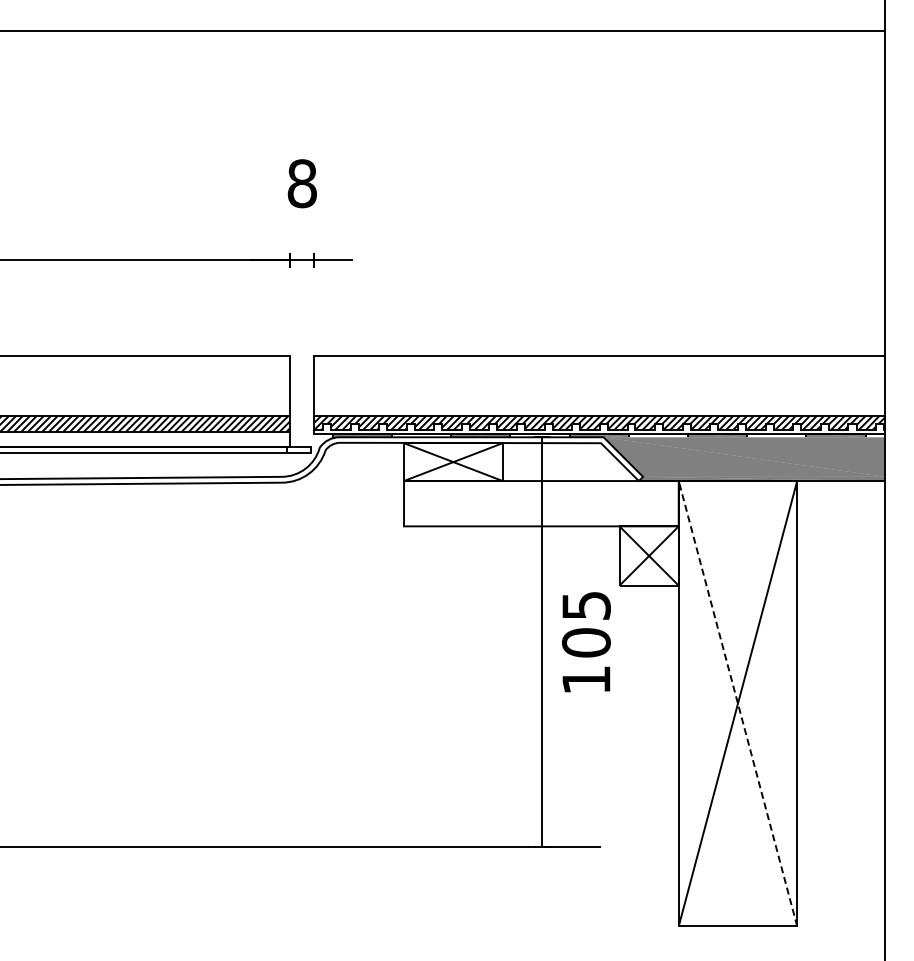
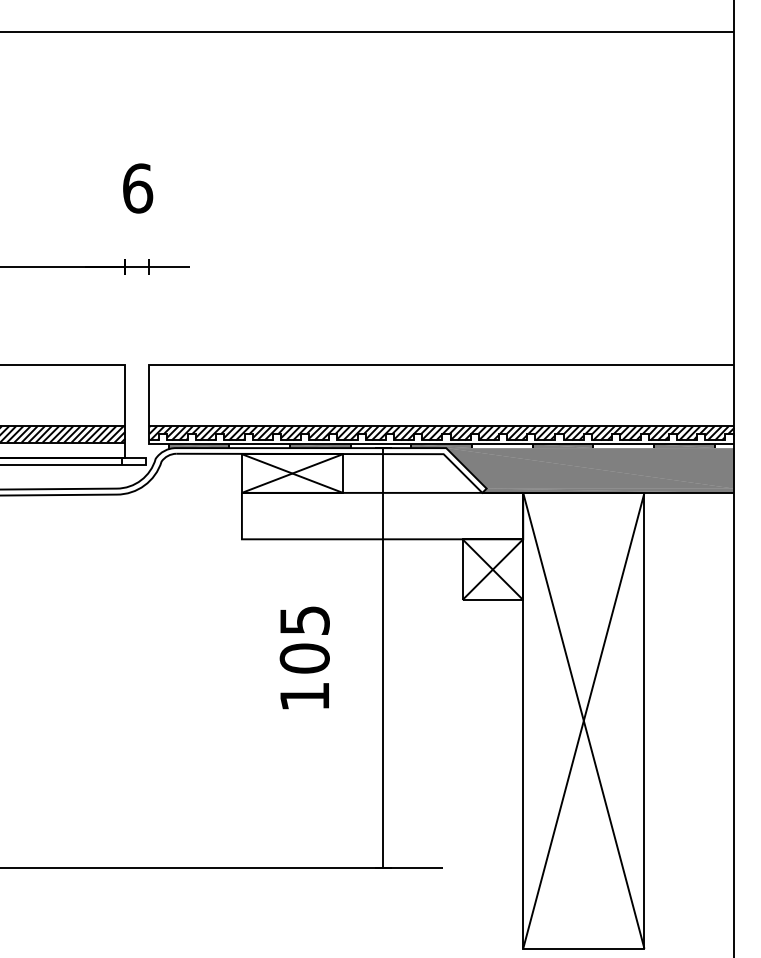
text: (302, 183) -> (137, 188), 8 -> 6
text: (586, 642) -> (304, 658), moved
line: (737, 703) -> (583, 720), dashed -> solid

